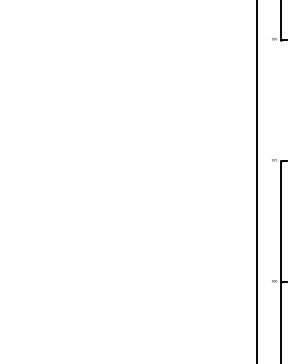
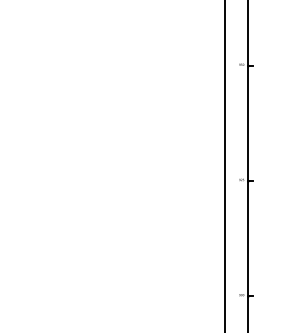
line: (281, 100) -> (248, 123), added

